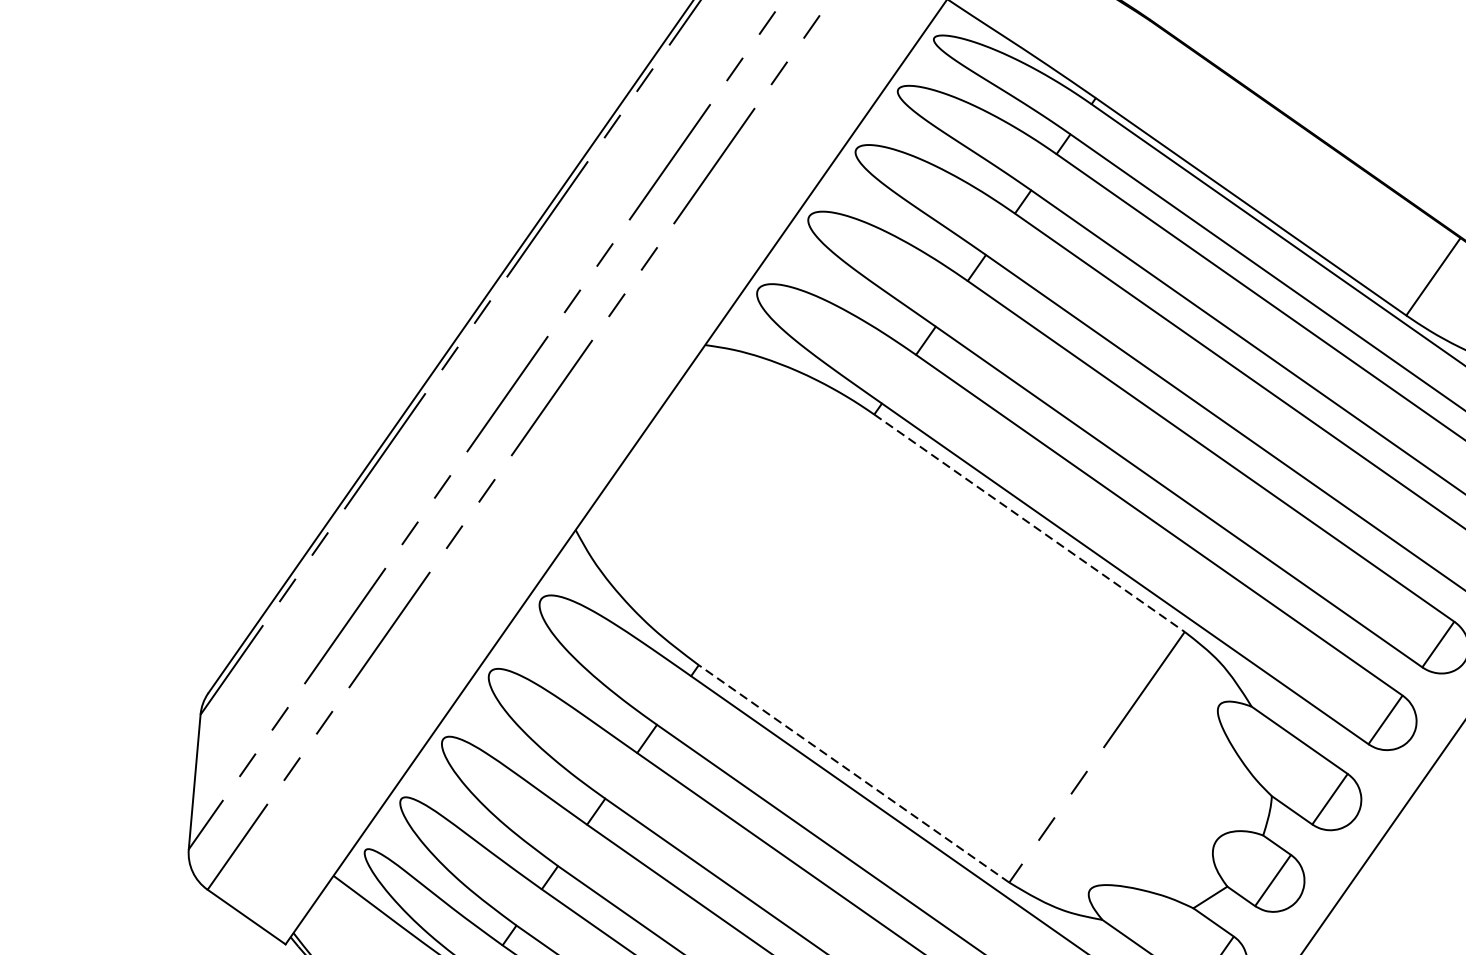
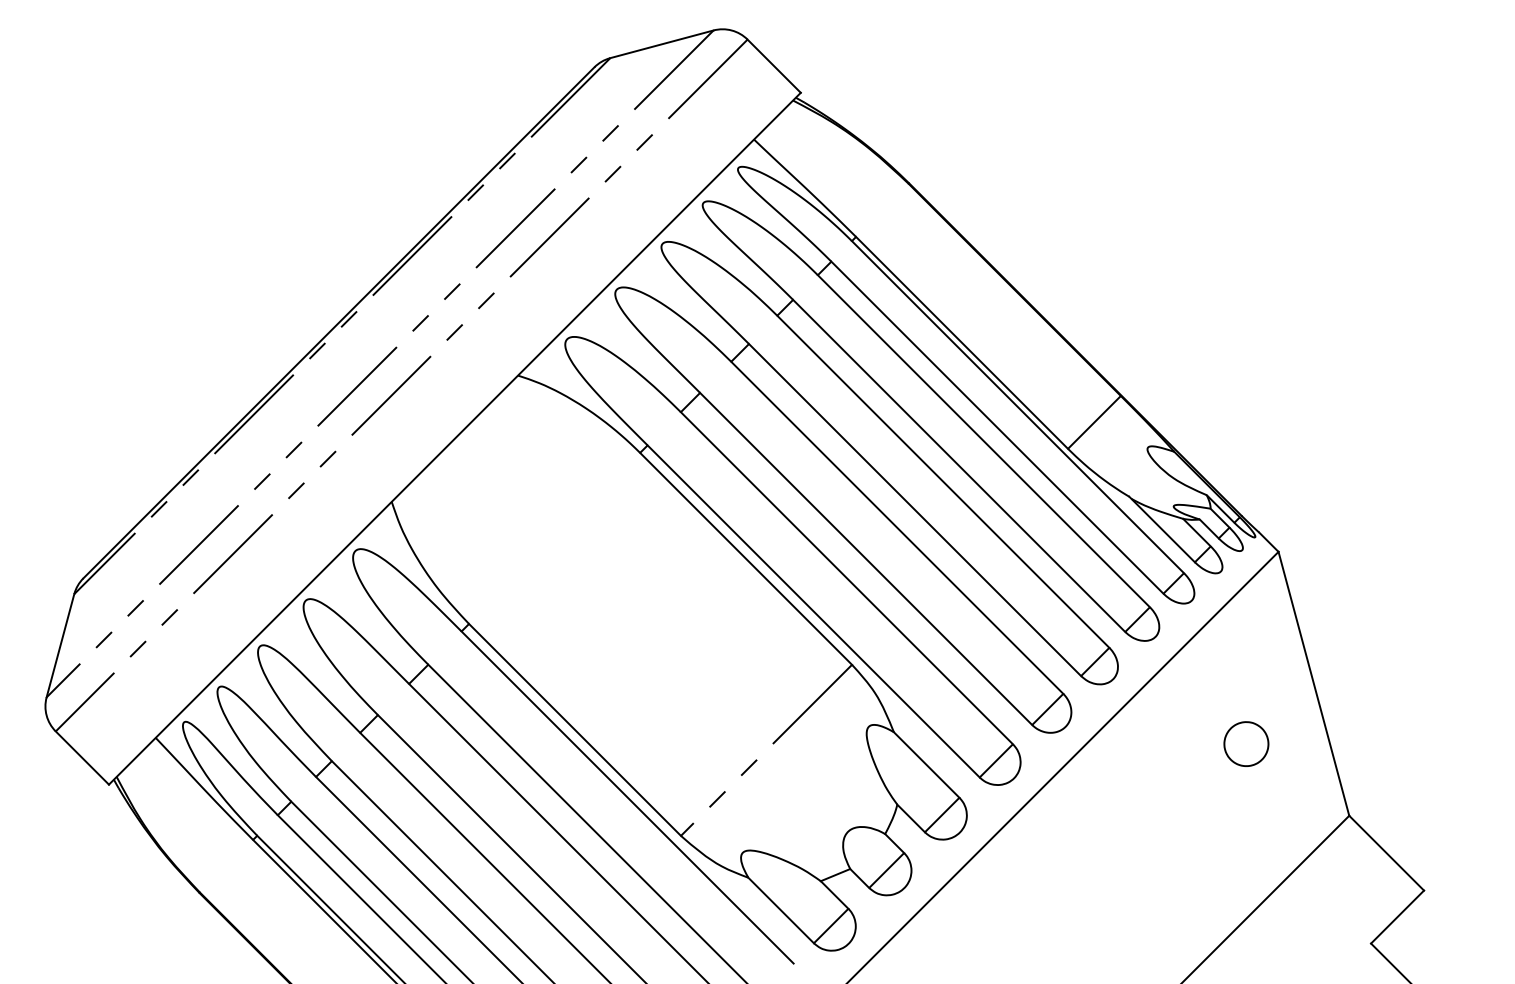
line: (1029, 522) -> (746, 558), dashed -> solid
line: (854, 773) -> (575, 729), dashed -> solid

